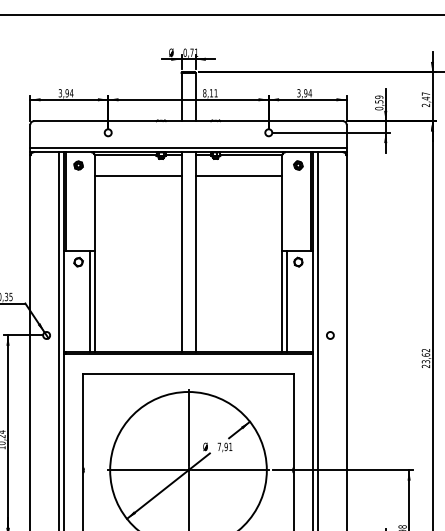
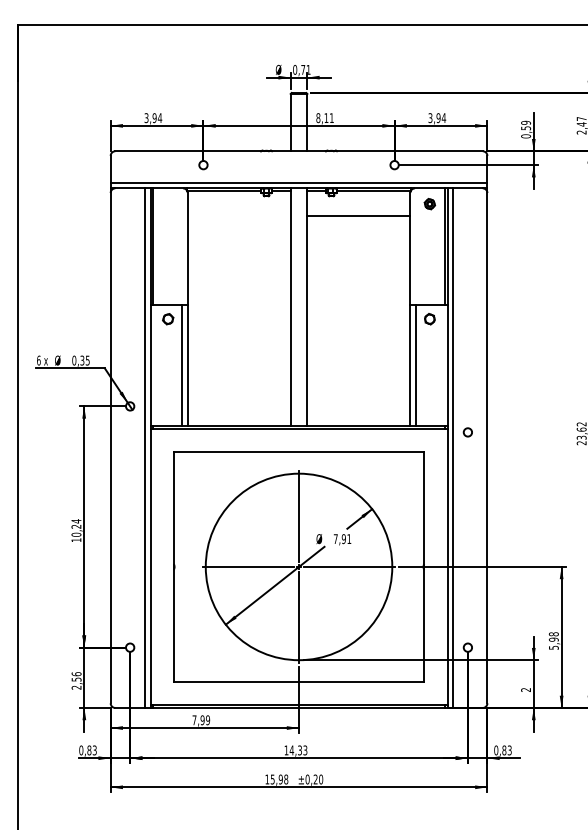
part: (78, 165) -> (168, 204), removed
line: (137, 175) -> (238, 216), removed
circle: (330, 335) -> (467, 432), moved

